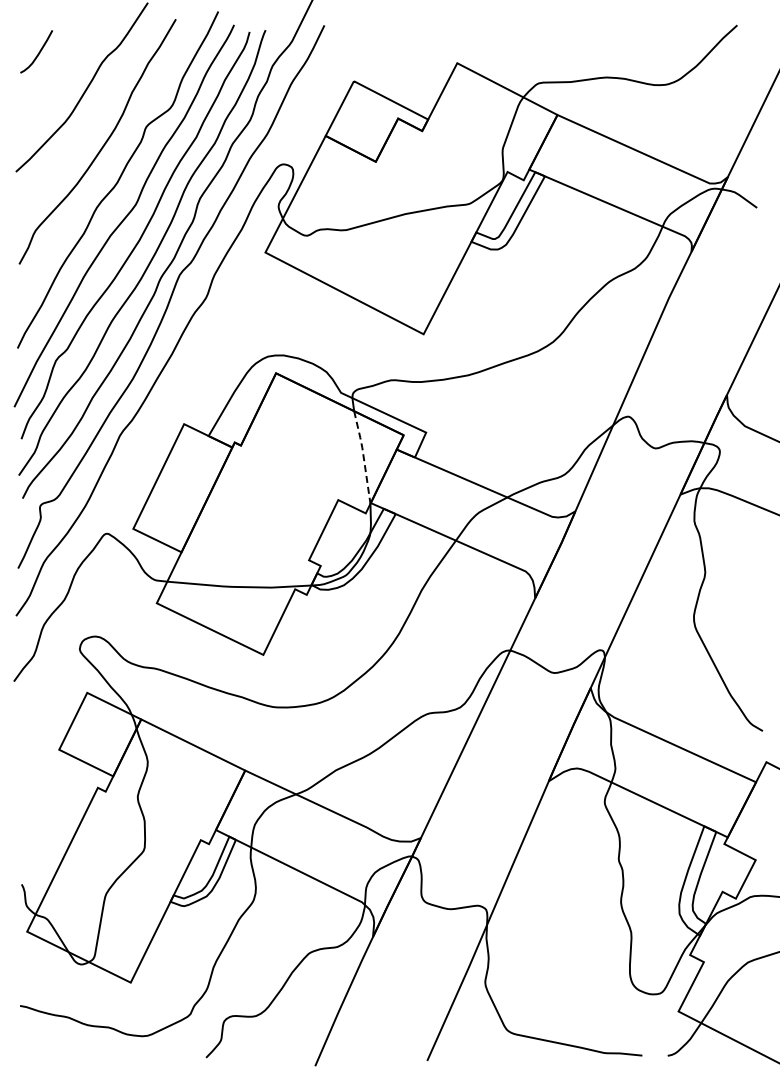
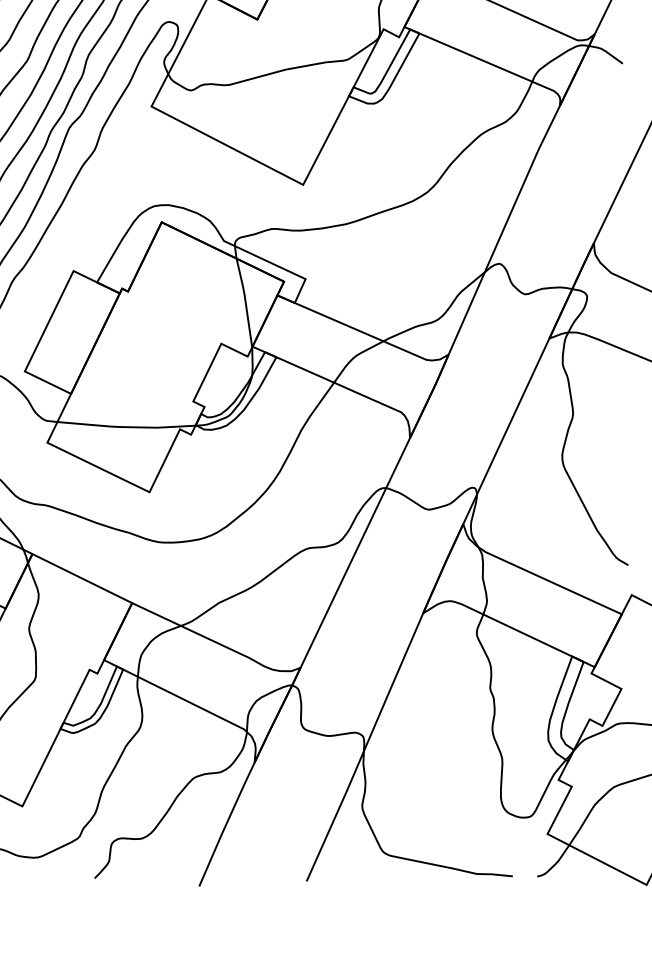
line: (363, 455) -> (245, 301), dashed -> solid

